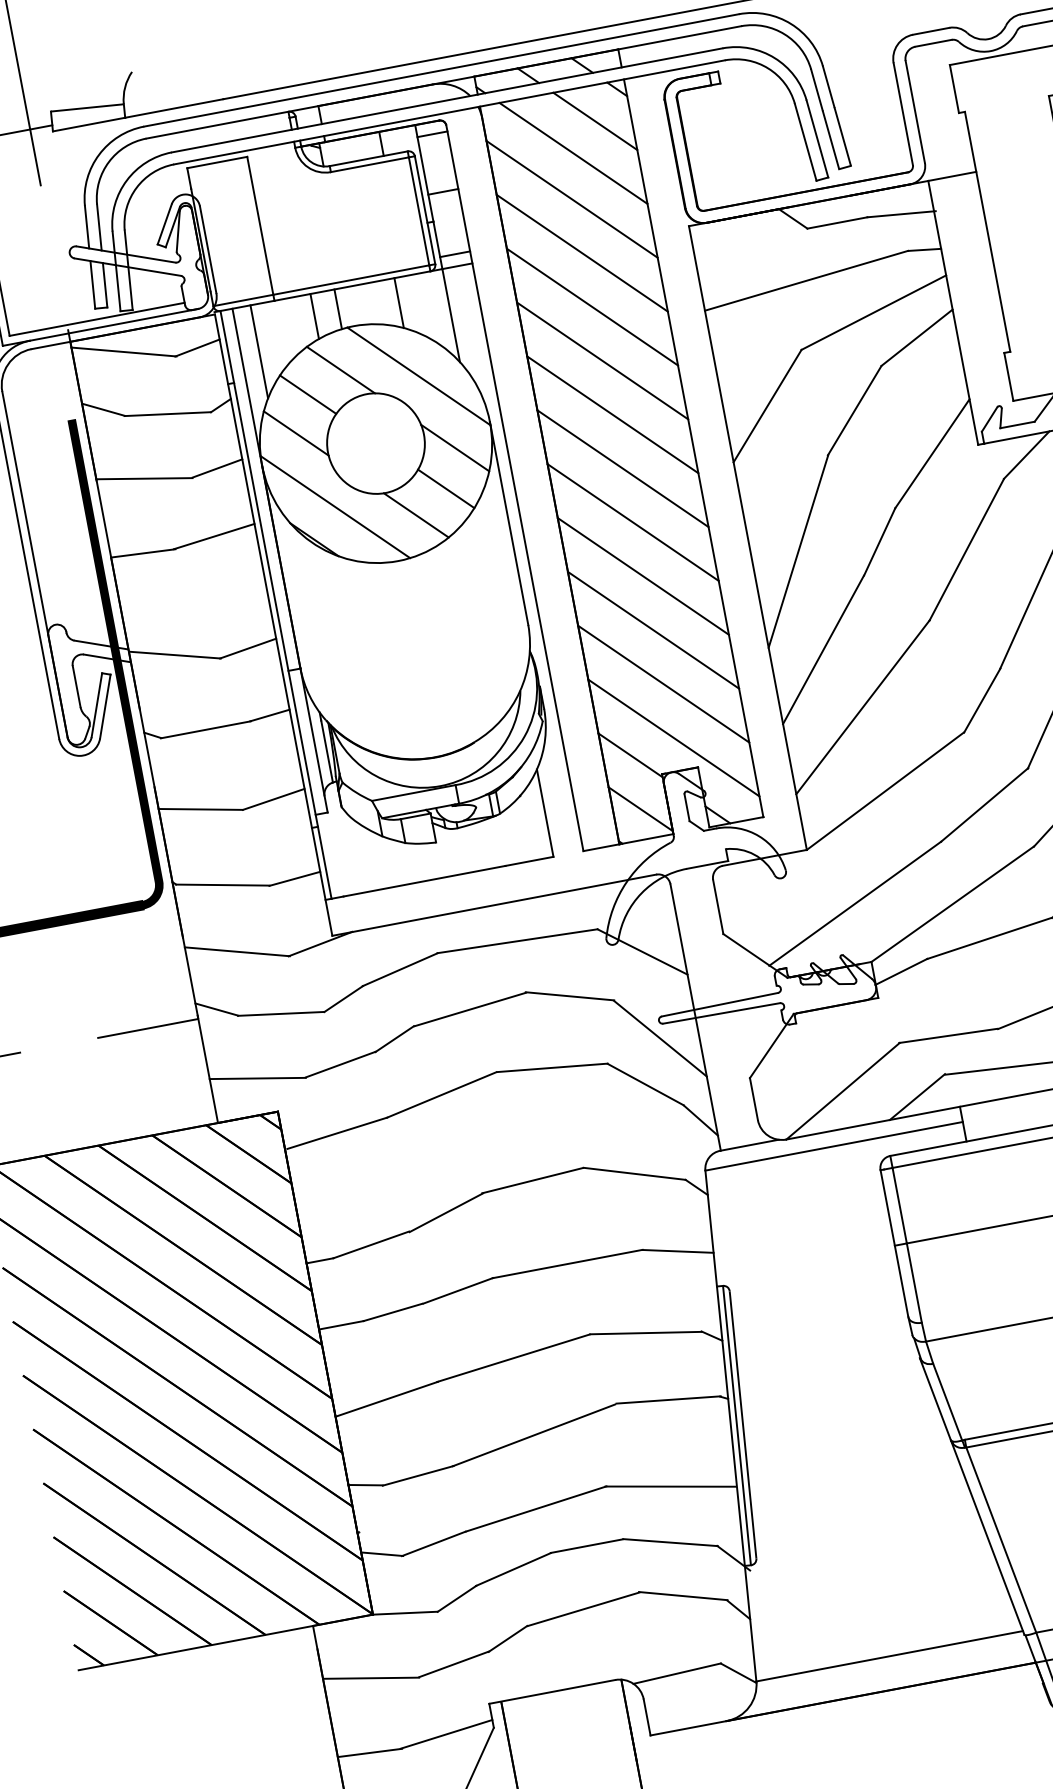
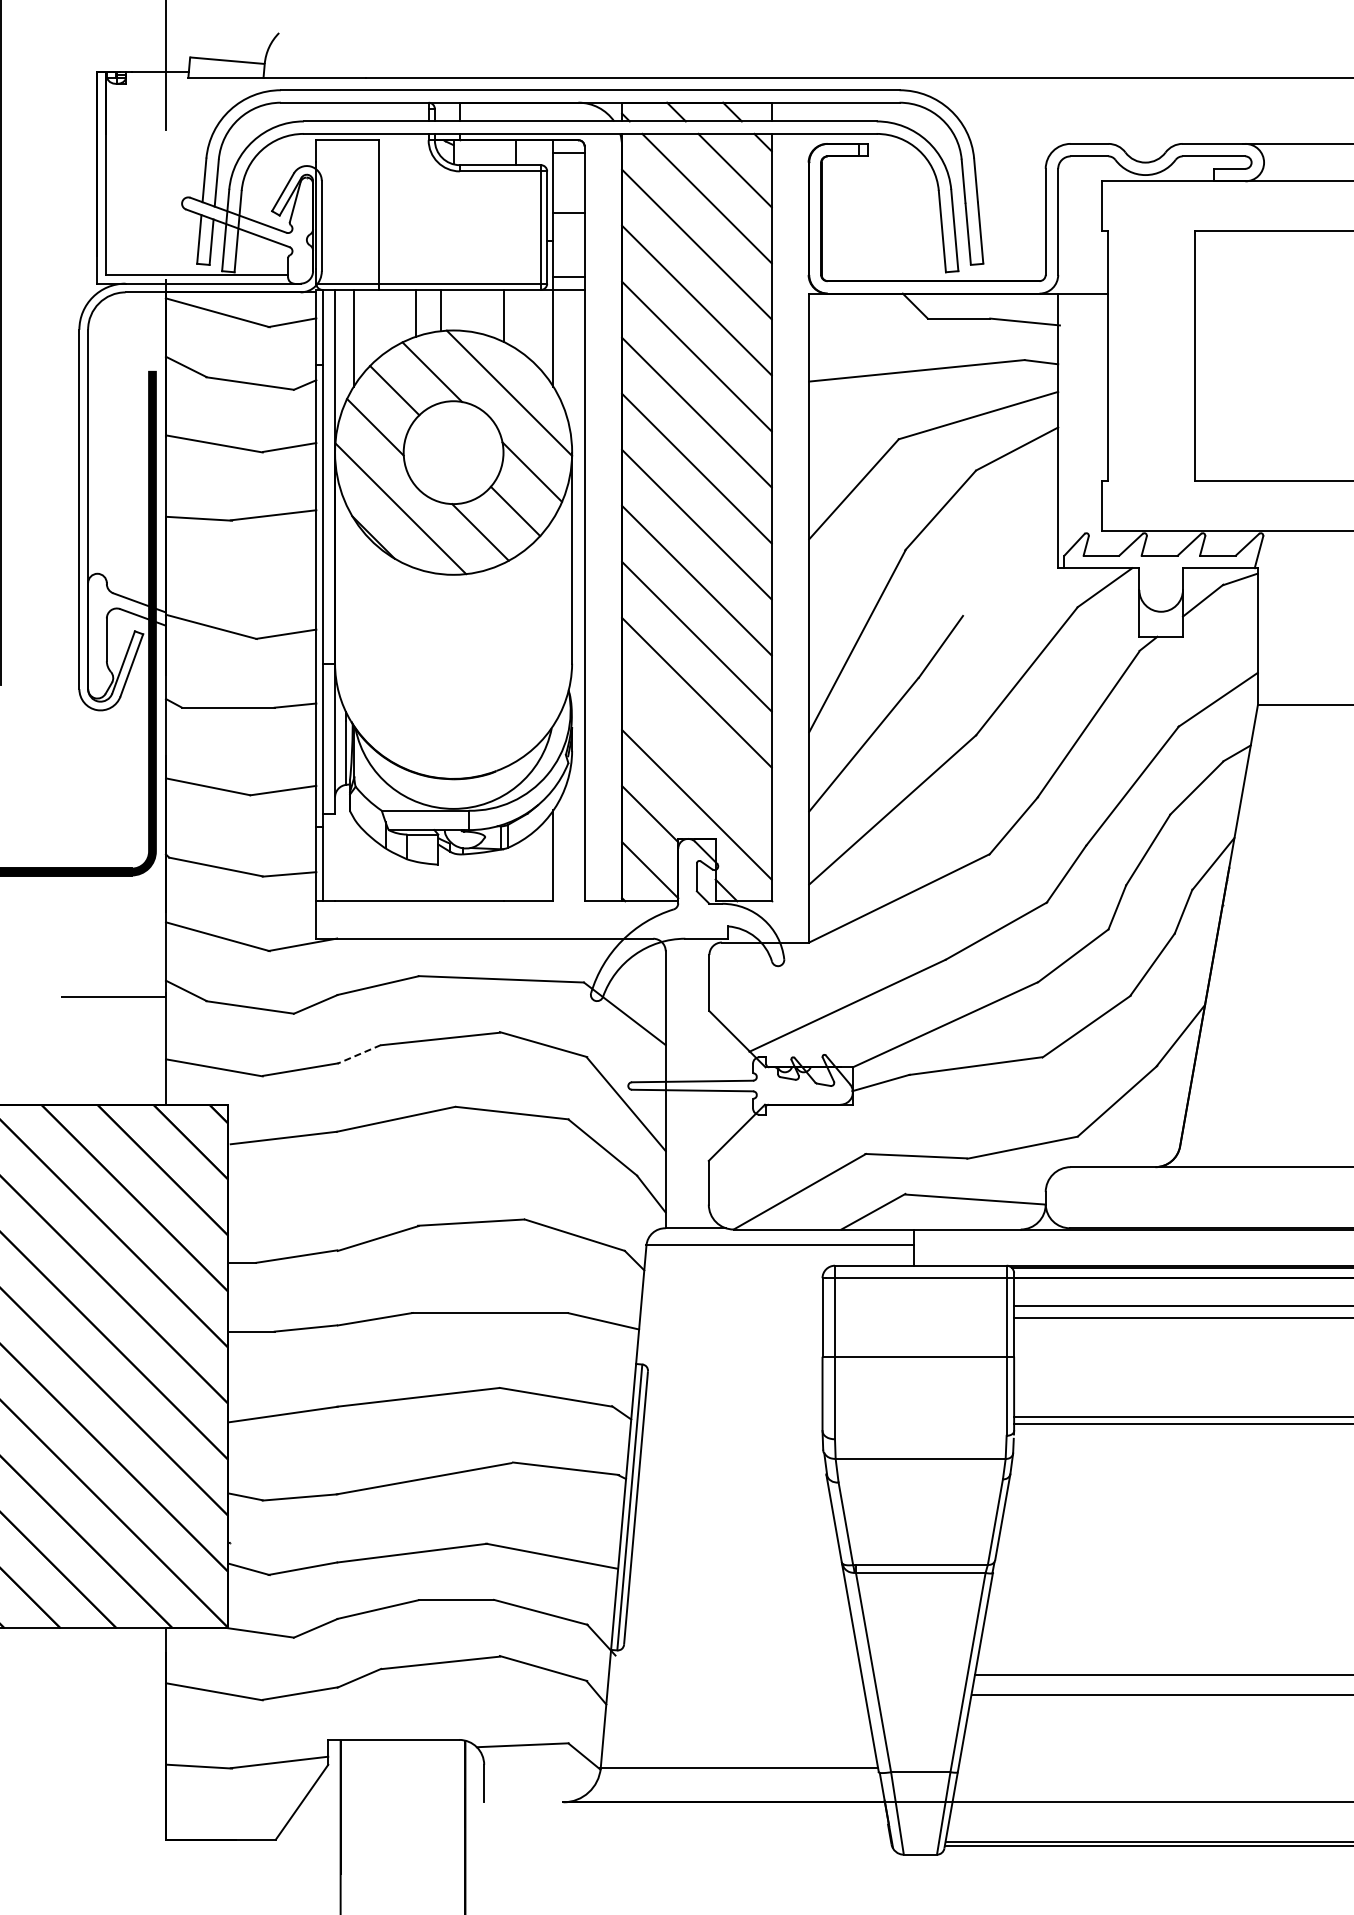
line: (932, 453) -> (1010, 568), removed
line: (663, 683) -> (696, 748), removed
line: (394, 1039) -> (359, 1054), solid -> dashed
line: (688, 1728) -> (523, 1802), removed

